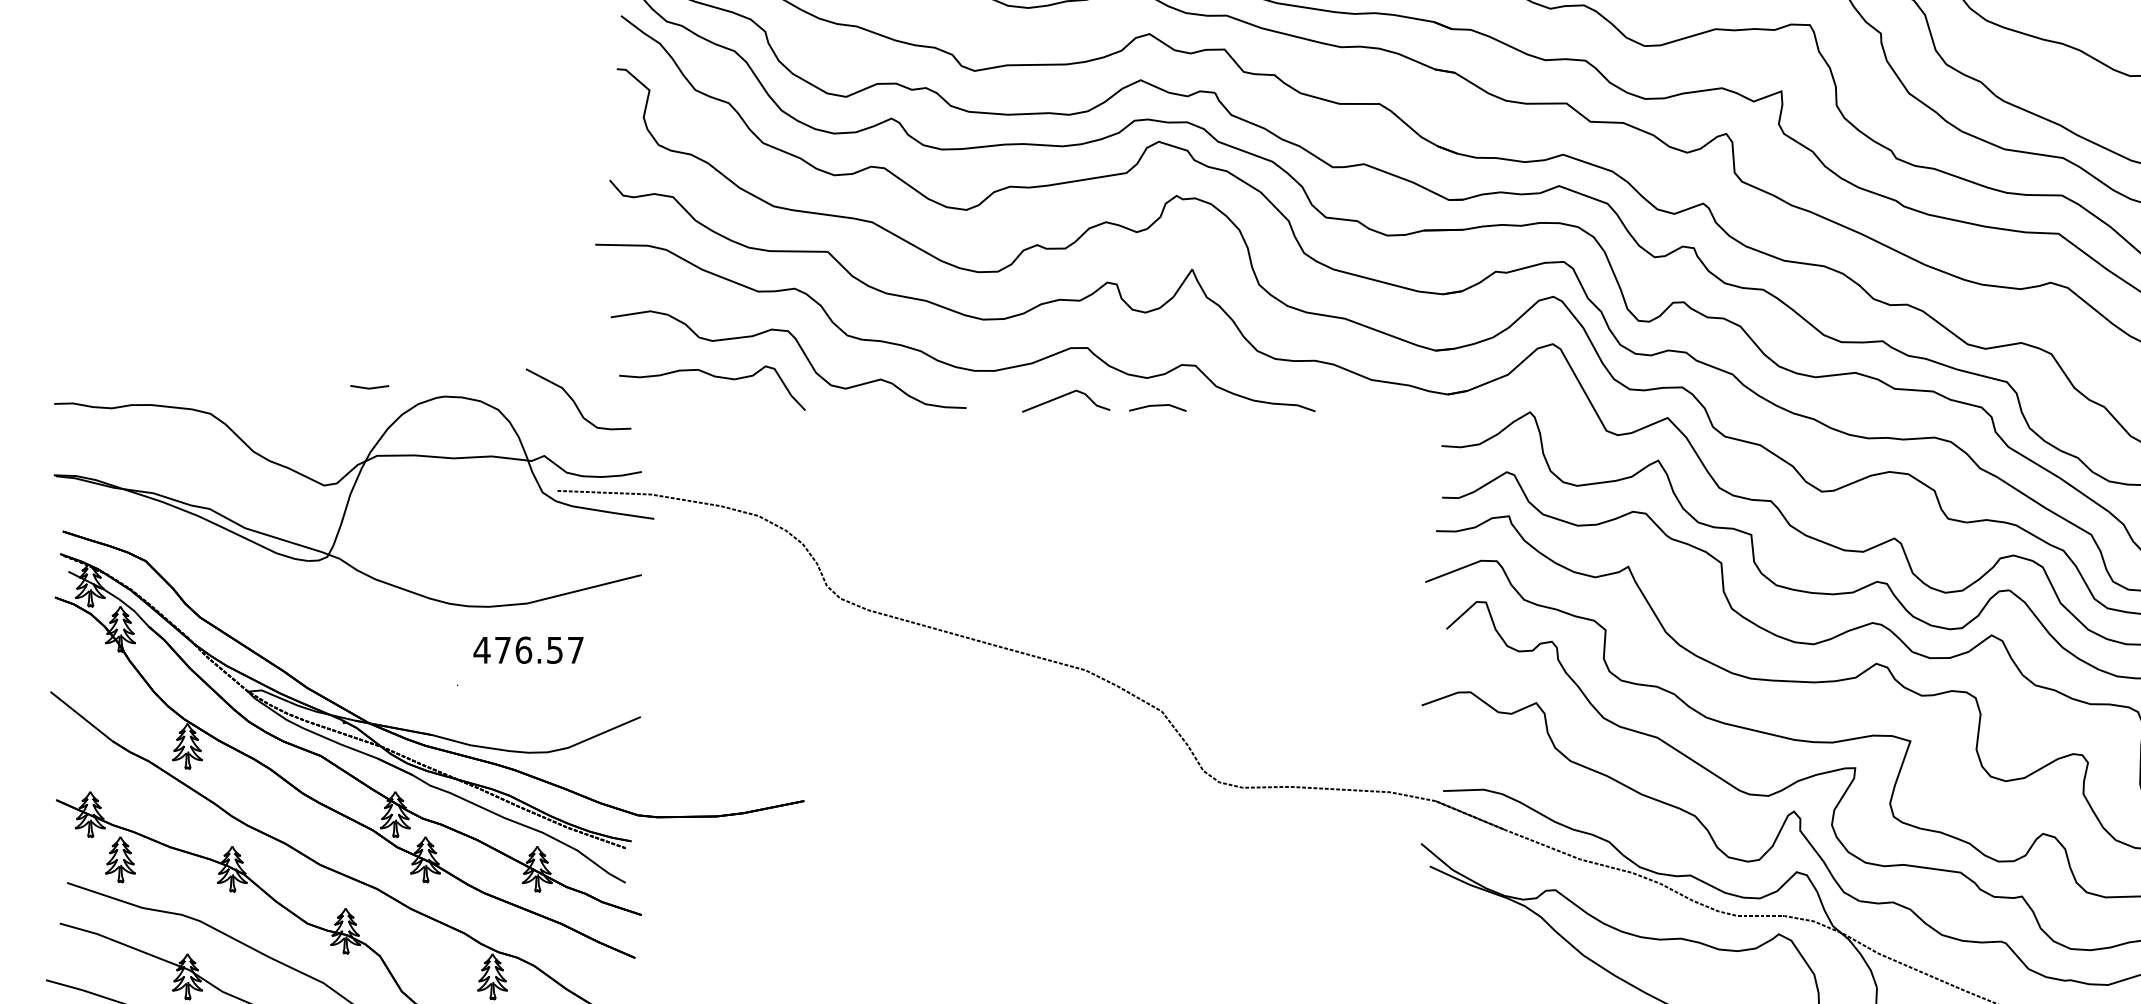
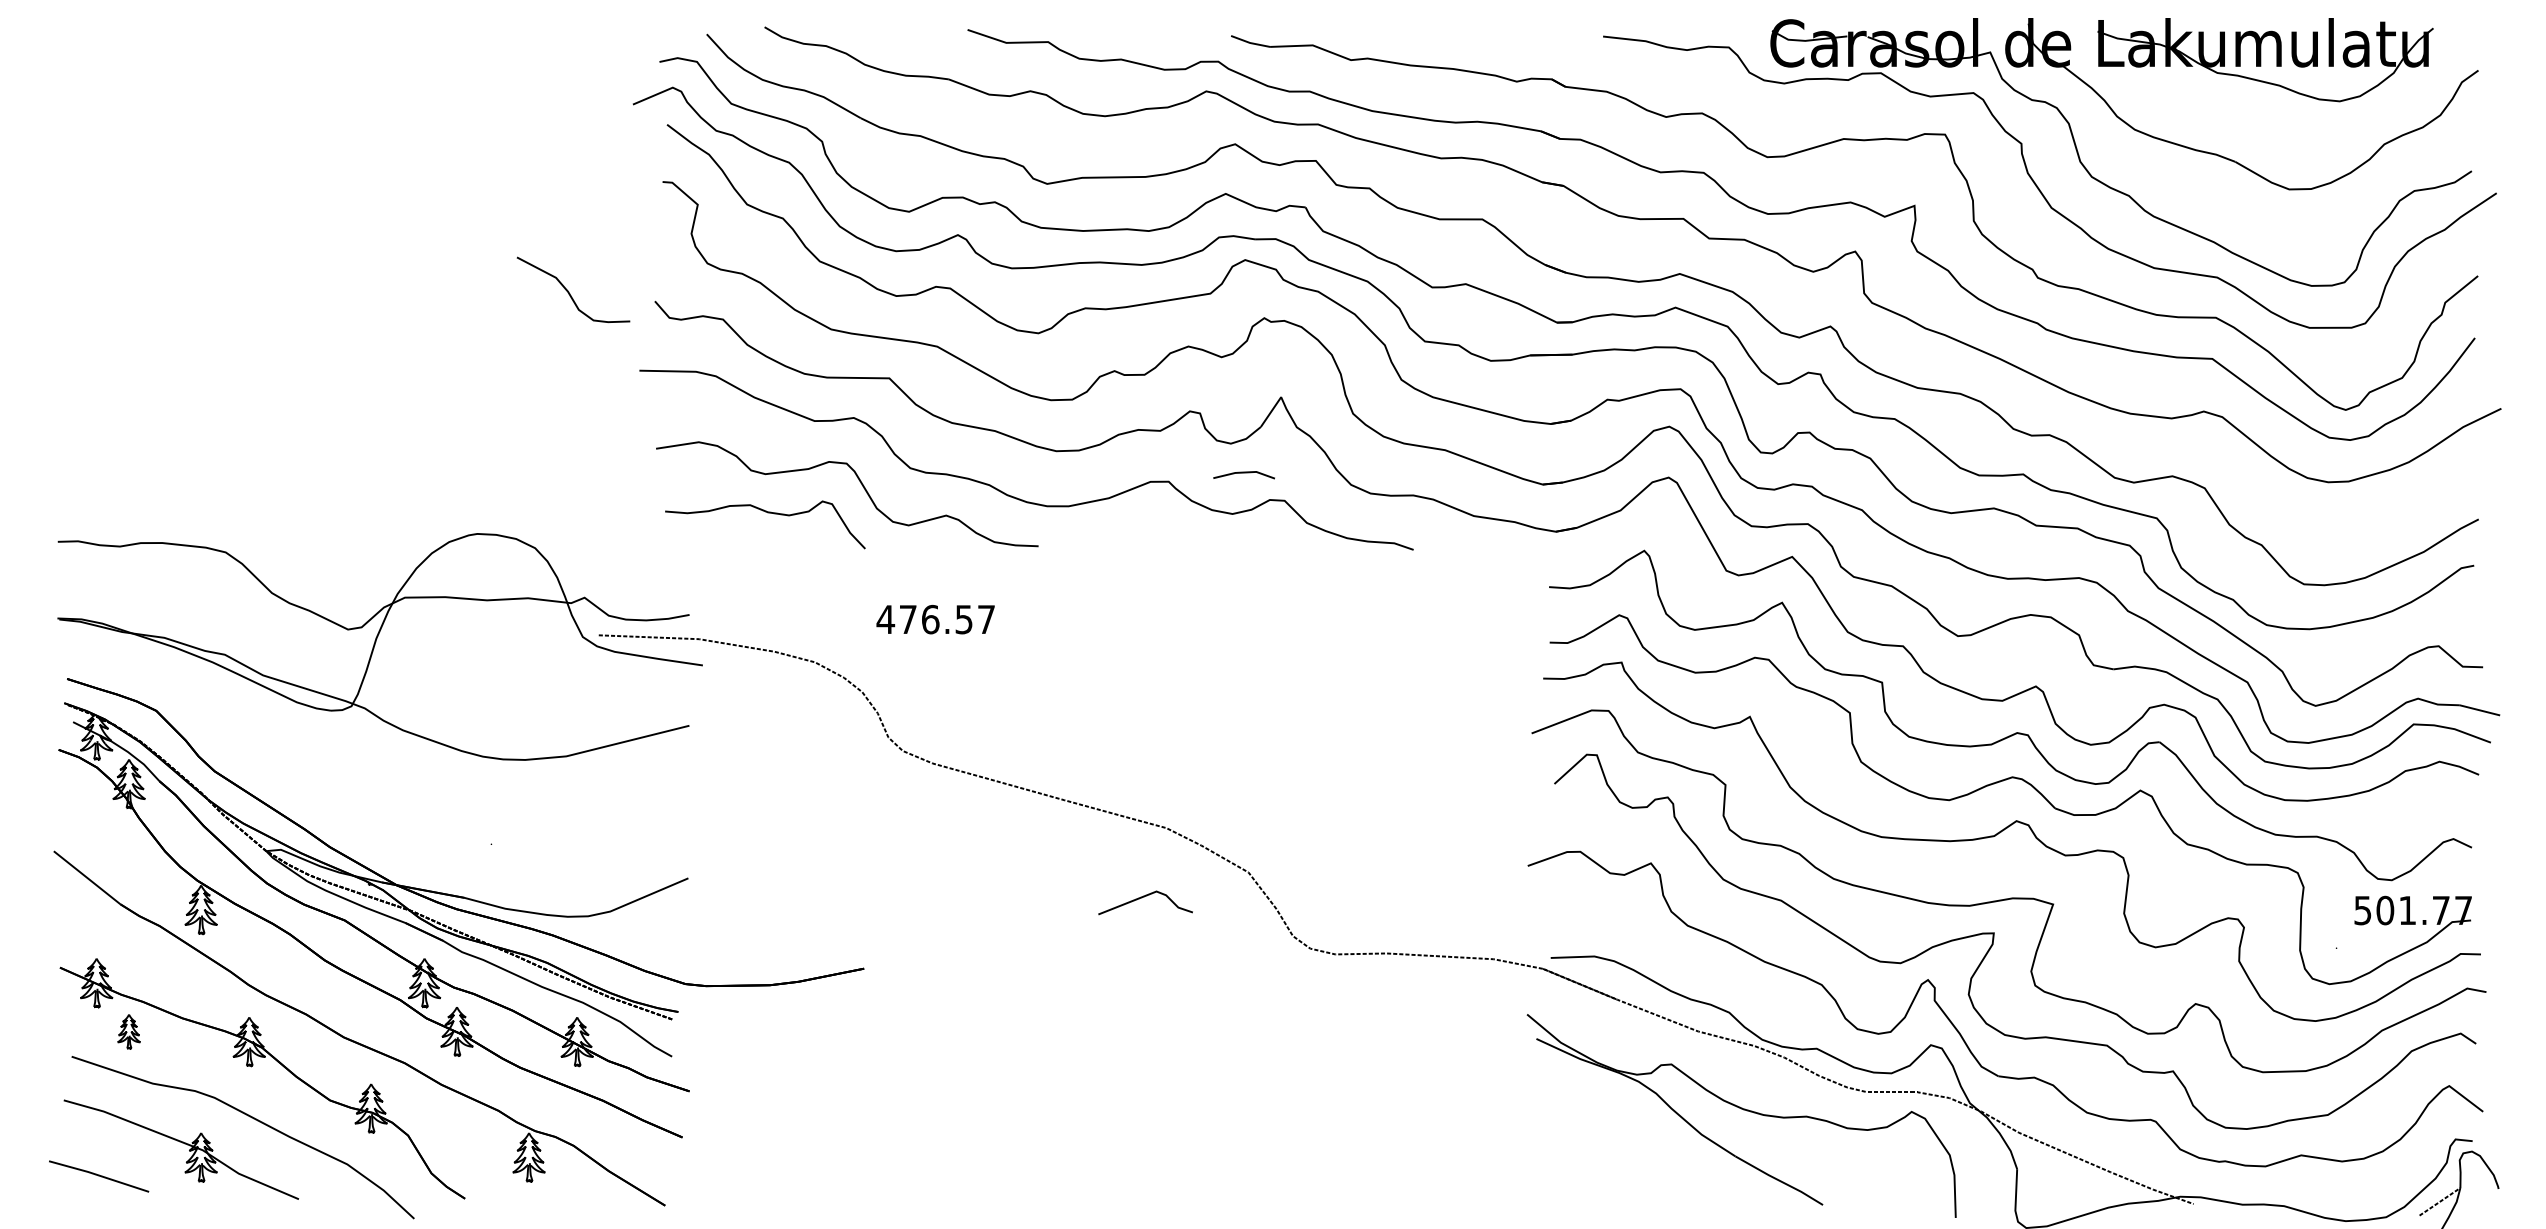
line: (369, 387) -> (396, 524), removed
line: (1065, 396) -> (1144, 897), moved
curve: (574, 401) -> (569, 292), moved
line: (1157, 406) -> (1243, 473), moved
text: (528, 650) -> (935, 619), moved
part: (119, 859) -> (128, 1031), size x0.7

